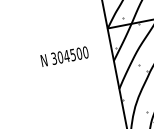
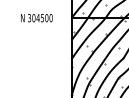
text: (64, 57) -> (36, 18), moved

